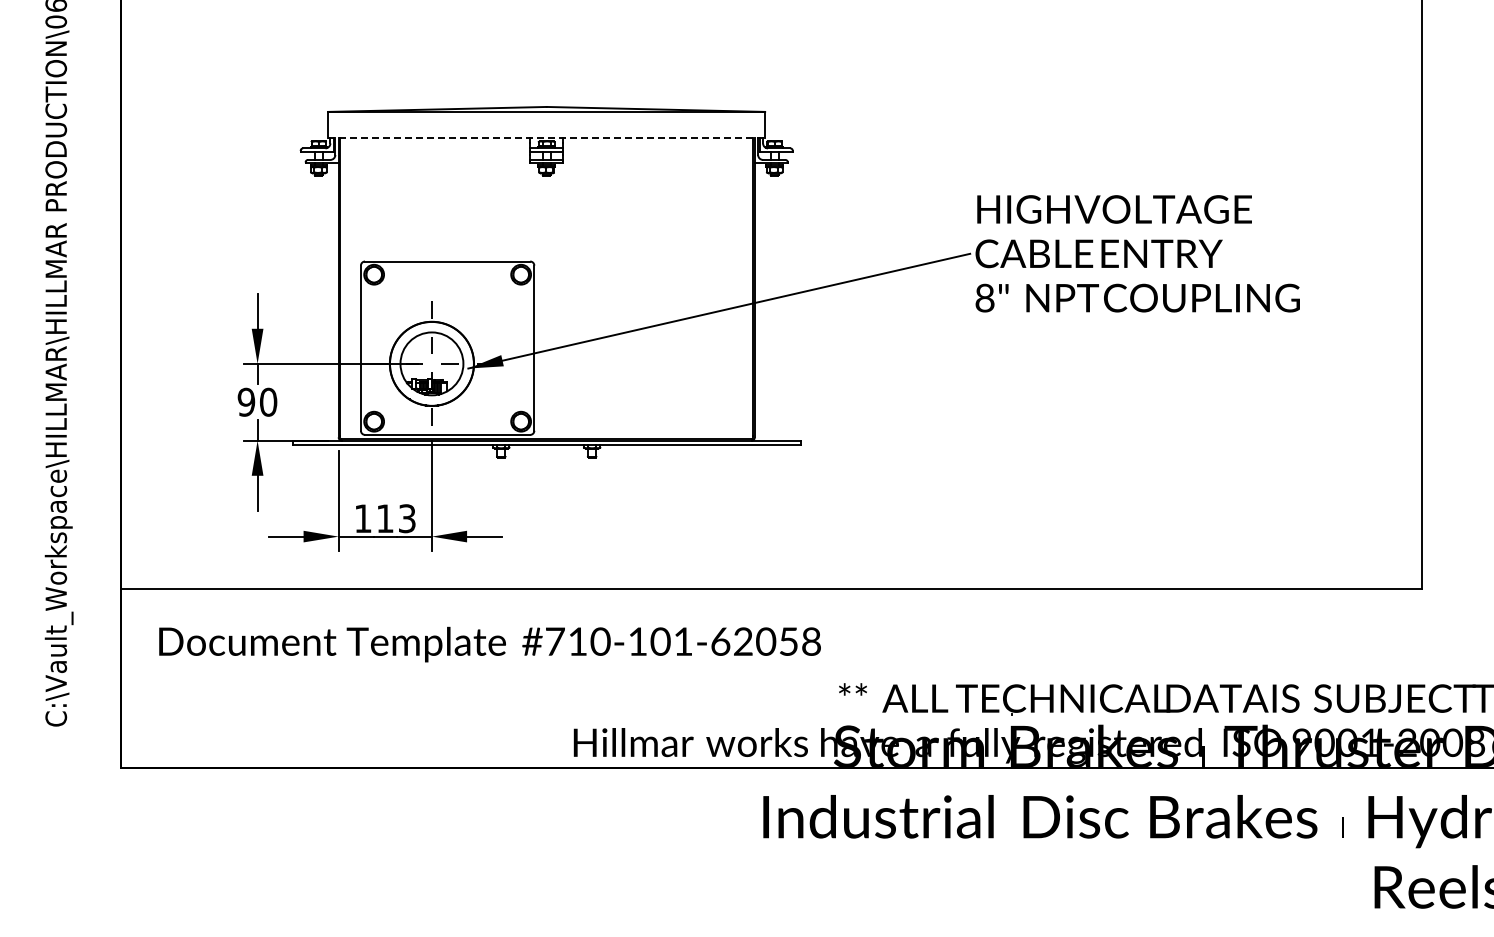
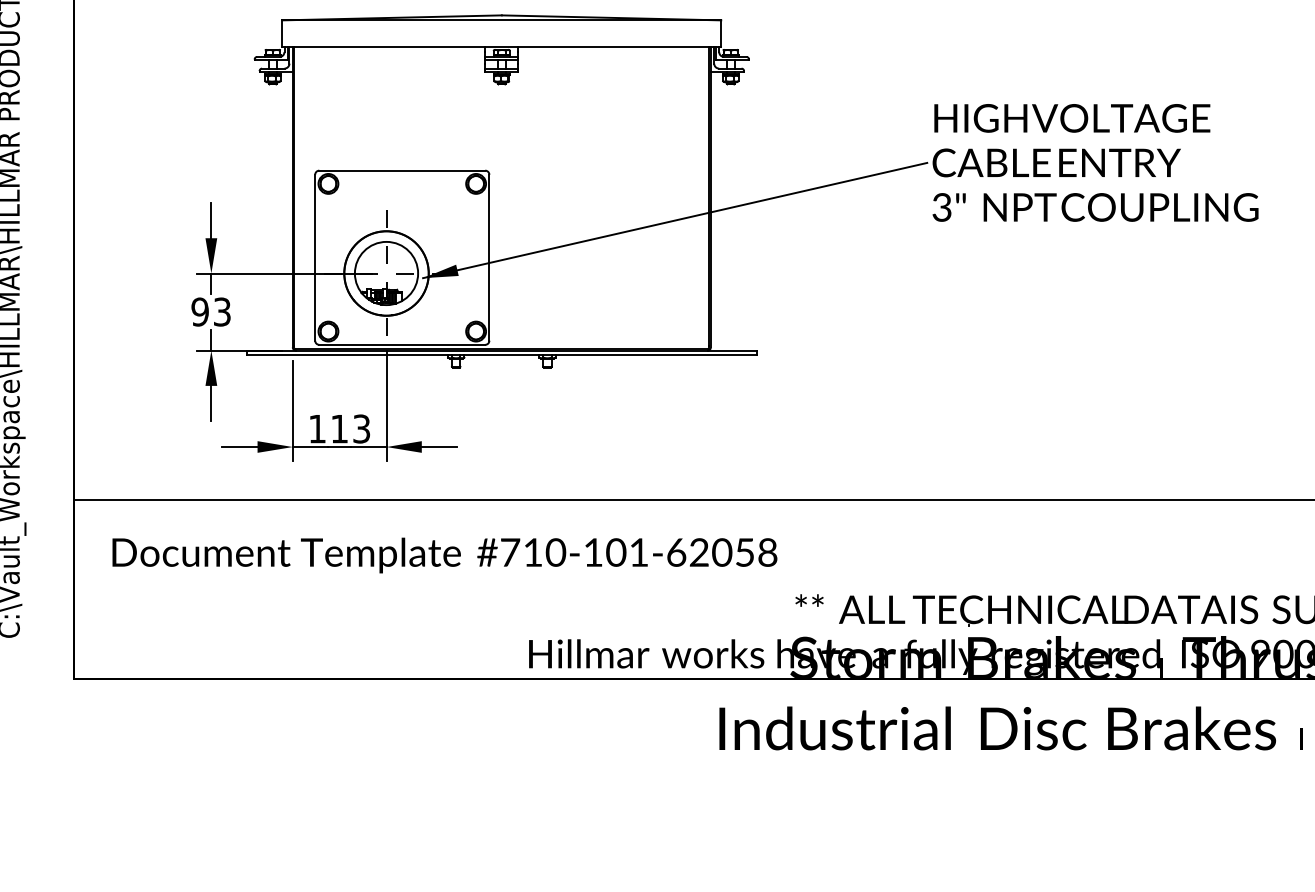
line: (547, 138) -> (502, 47), dashed -> solid
text: (984, 297) -> (941, 206), 8" -> 3"
text: (268, 401) -> (222, 311), 90 -> 93

